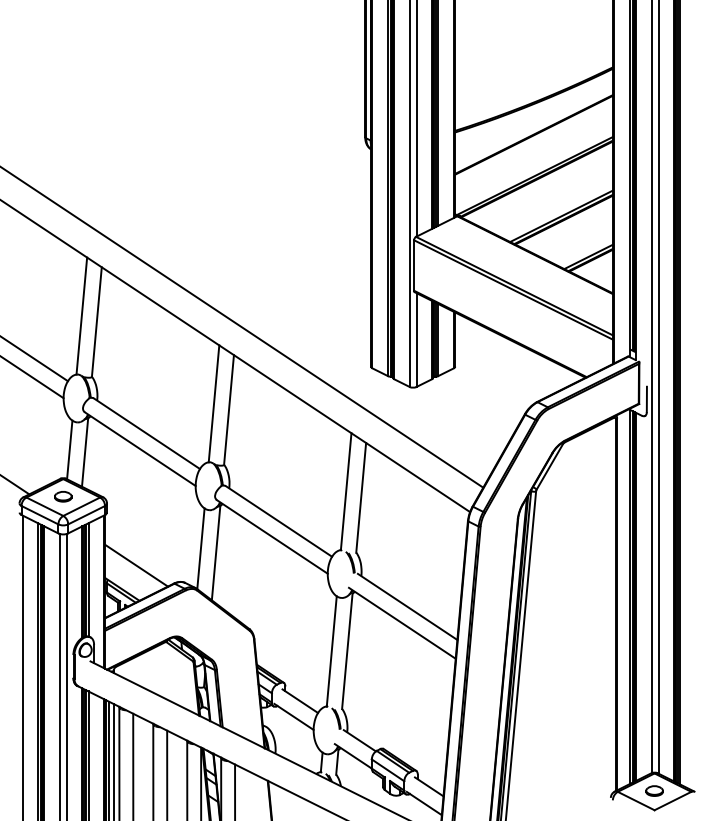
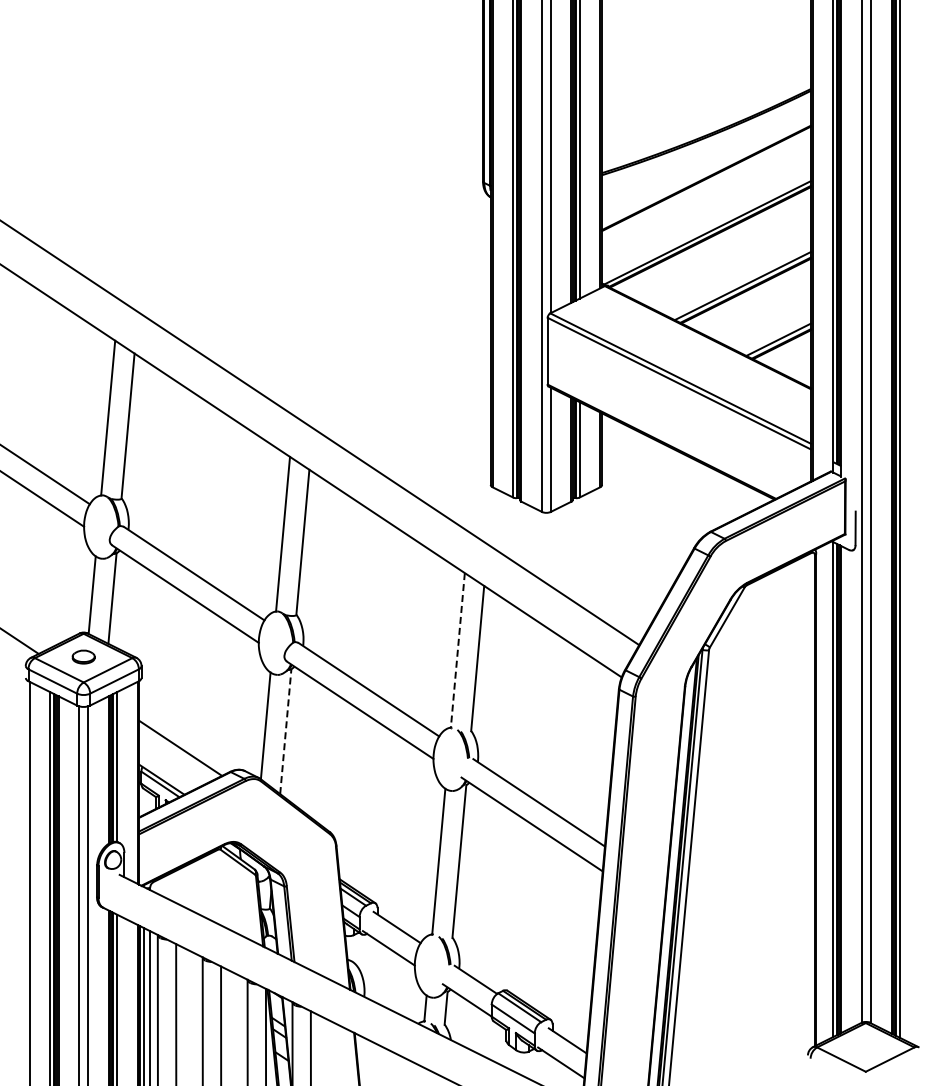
line: (345, 491) -> (457, 650), solid -> dashed
line: (215, 553) -> (285, 731), solid -> dashed
part: (654, 791) -> (865, 1046), removed

